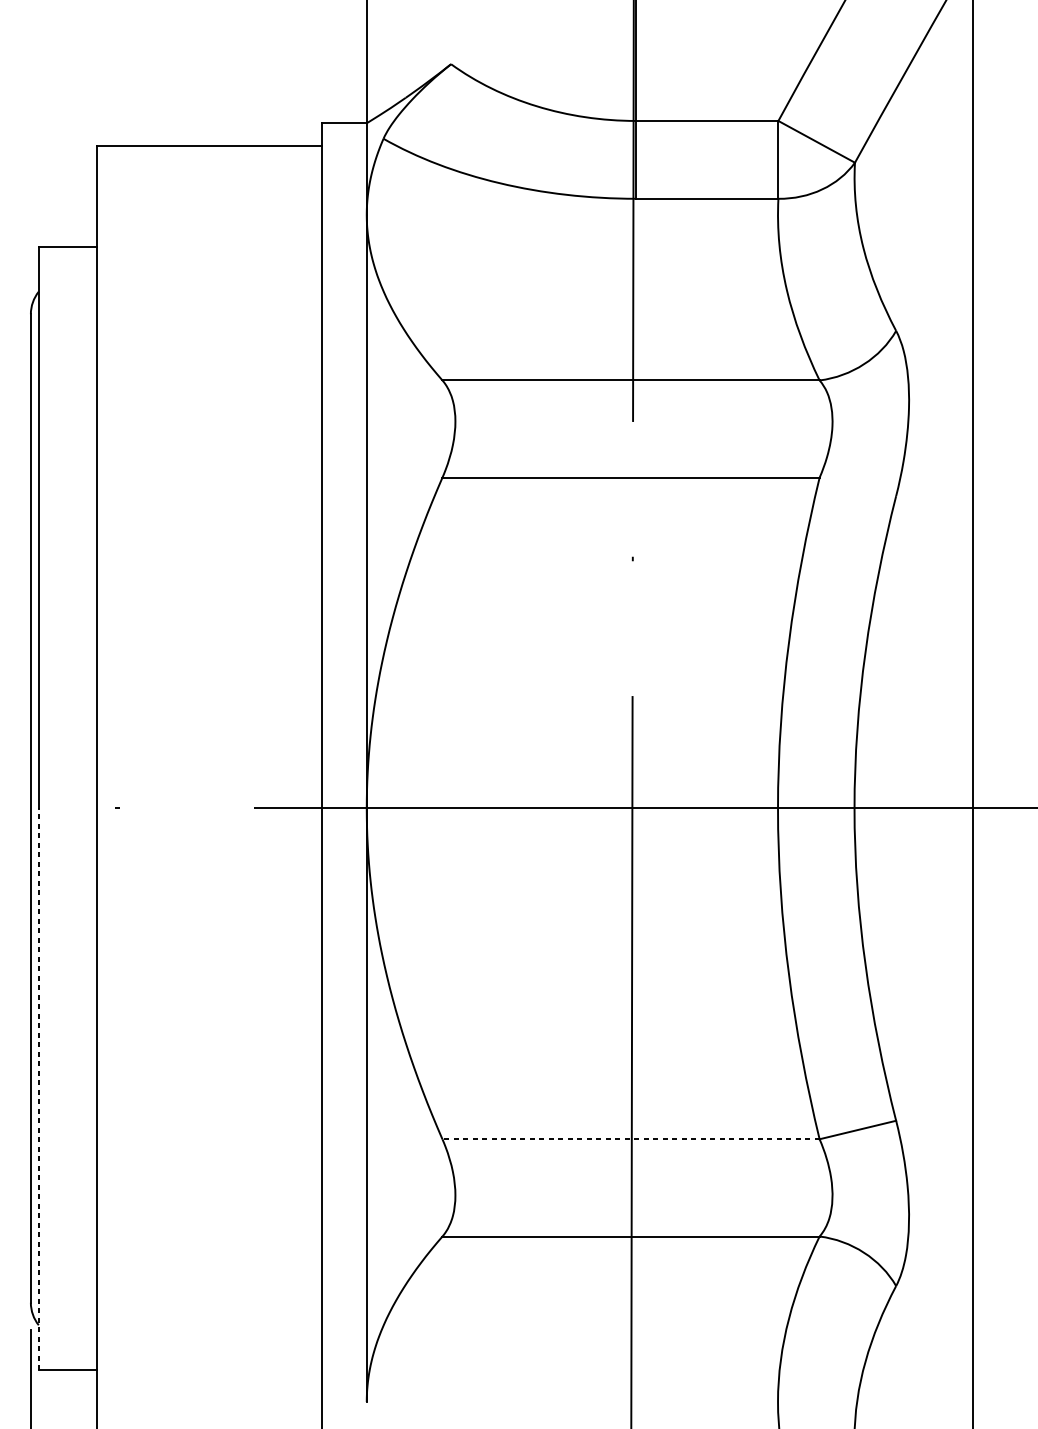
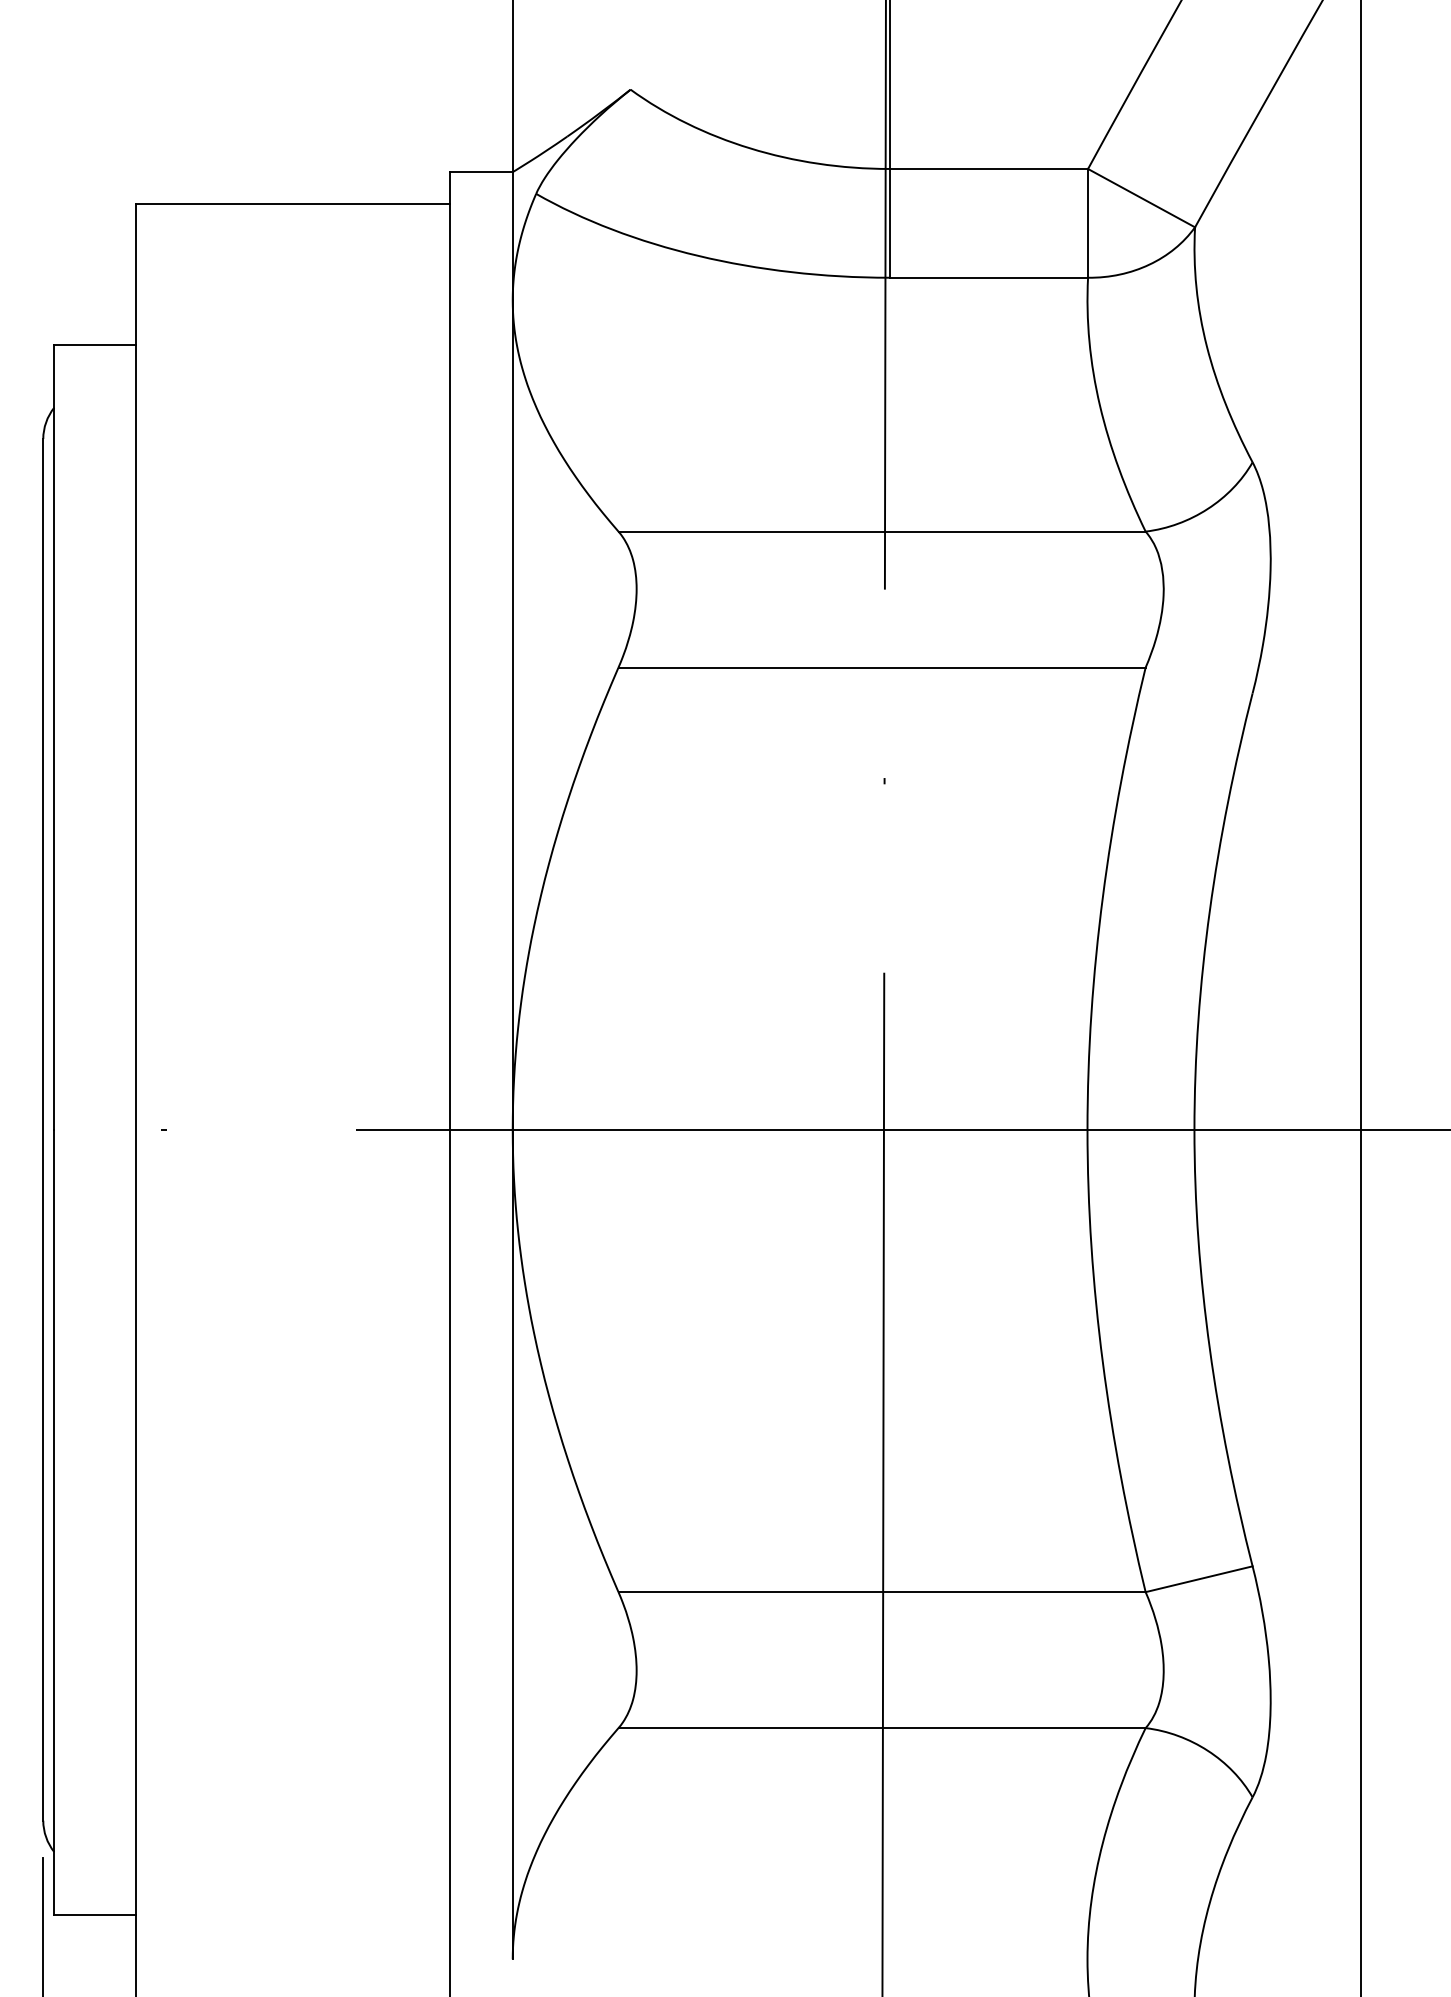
line: (38, 1089) -> (54, 1522), dashed -> solid
line: (631, 1139) -> (882, 1592), dashed -> solid

